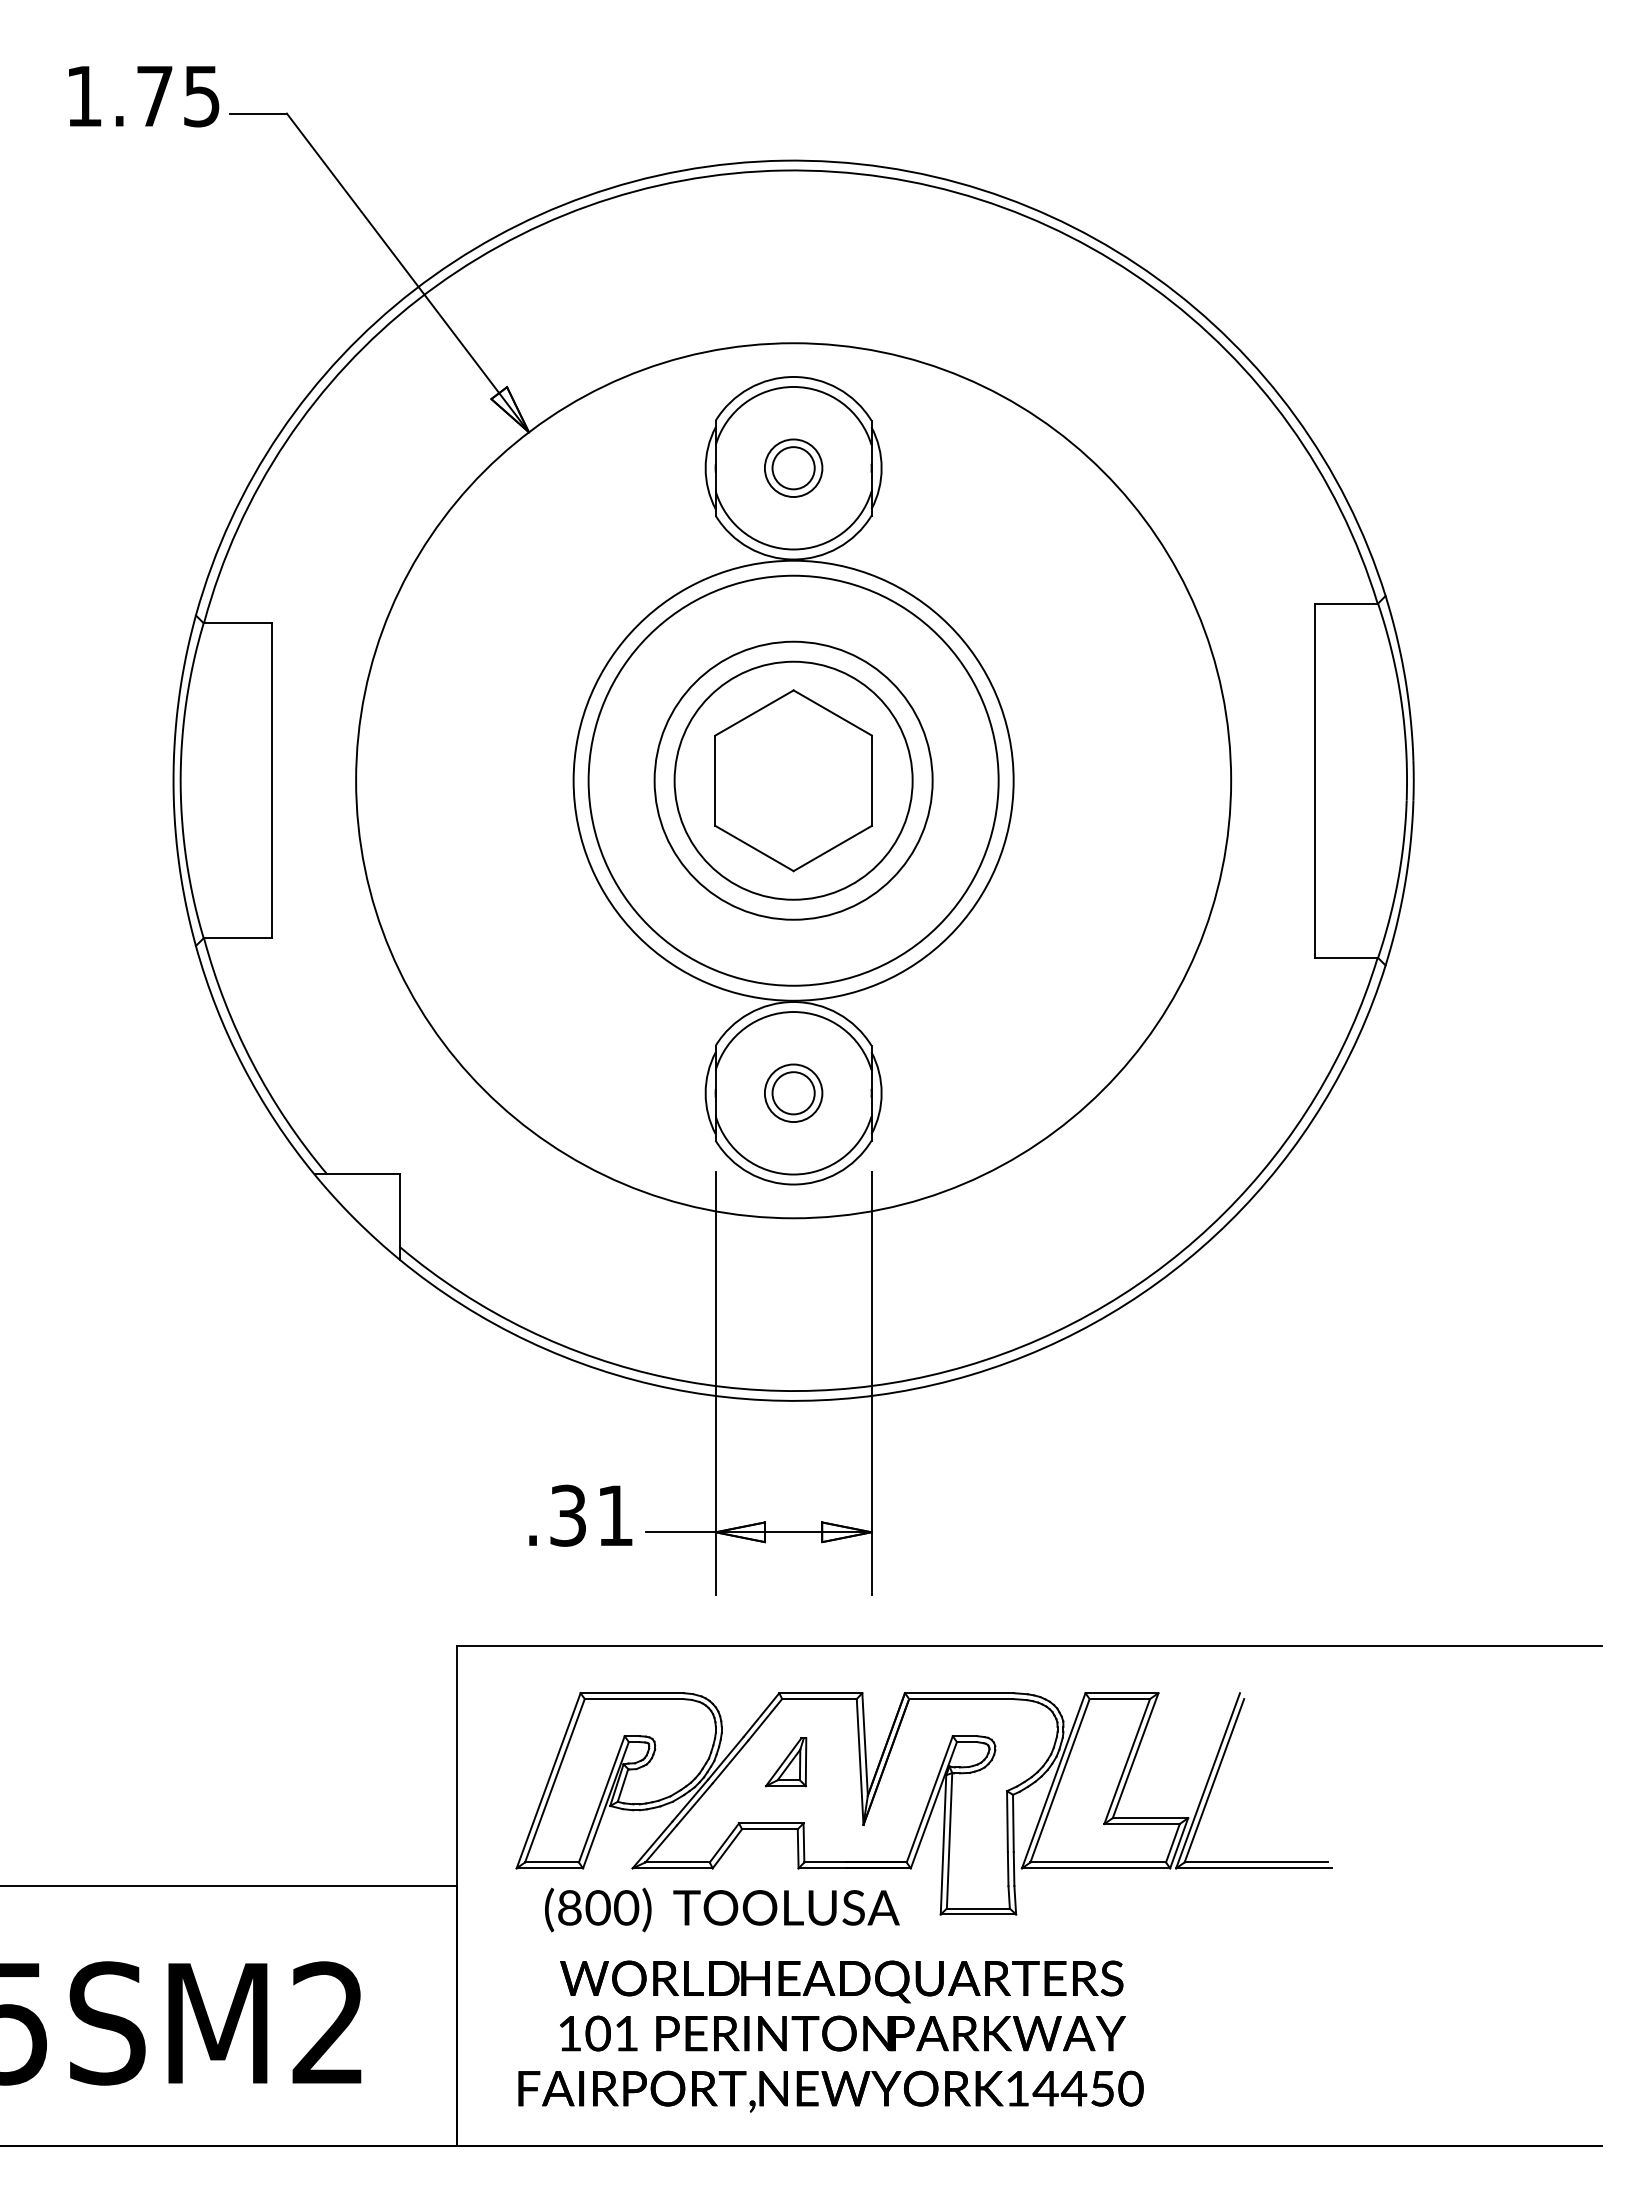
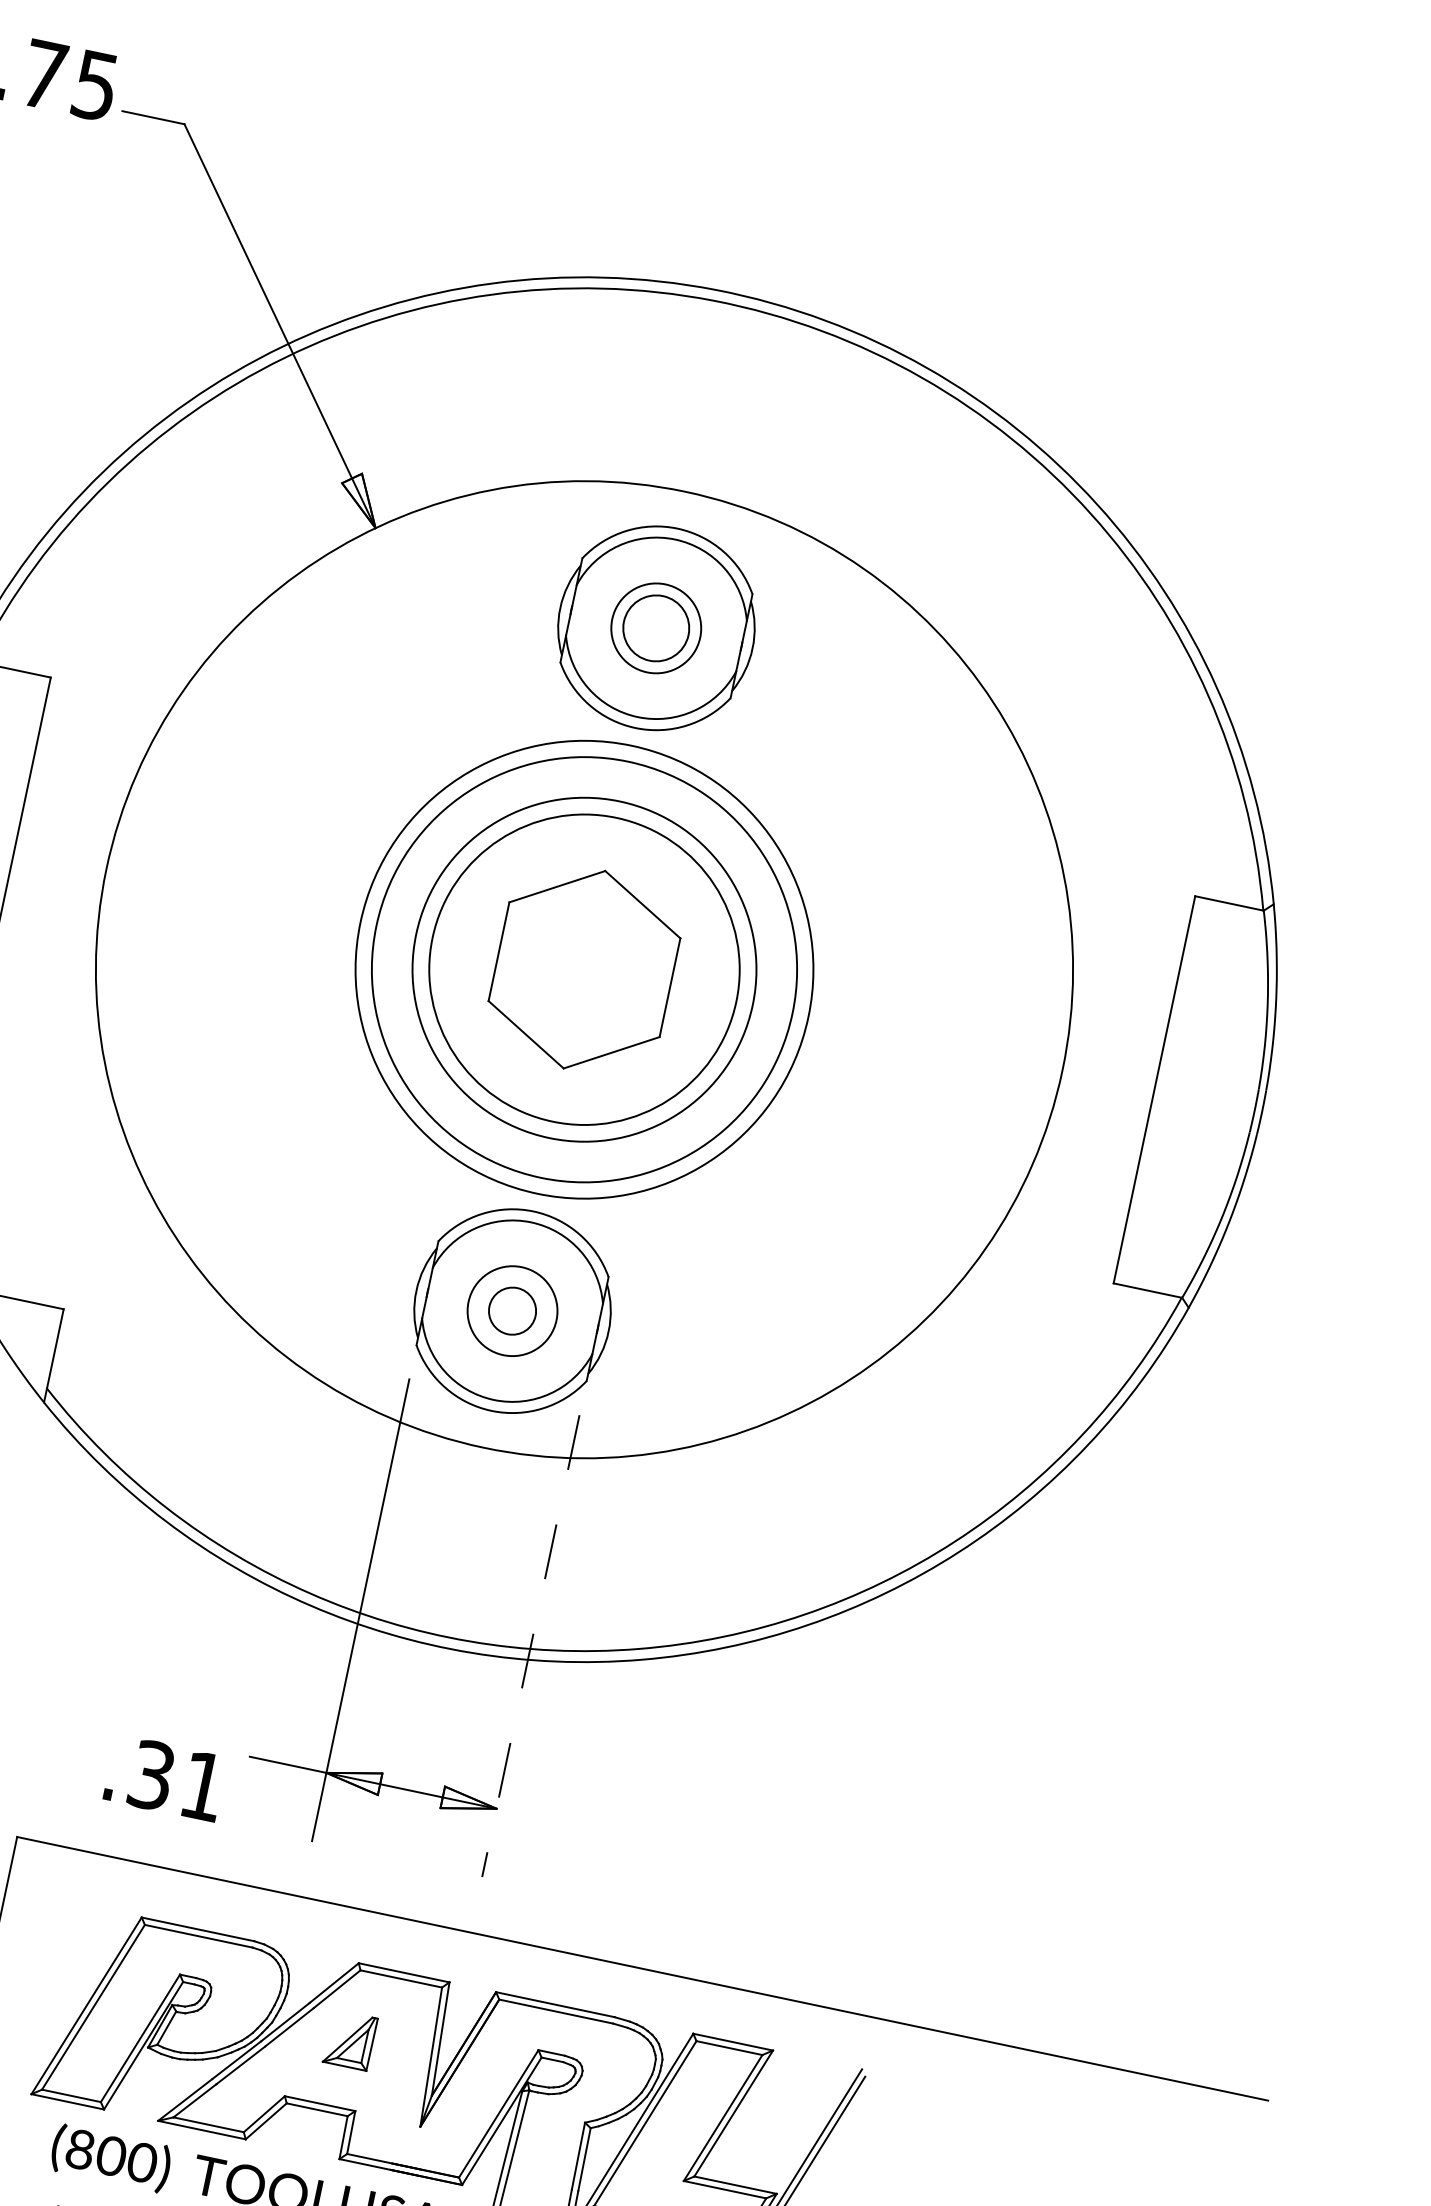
part: (793, 467) -> (656, 627), size x1.4
circle: (793, 780) -> (584, 969), size x0.7
circle: (793, 780) -> (584, 969), size x1.6
circle: (793, 1093) -> (512, 1311), size x1.4
line: (871, 1383) -> (530, 1646), solid -> dashed
text: (580, 1515) -> (165, 1777), moved

